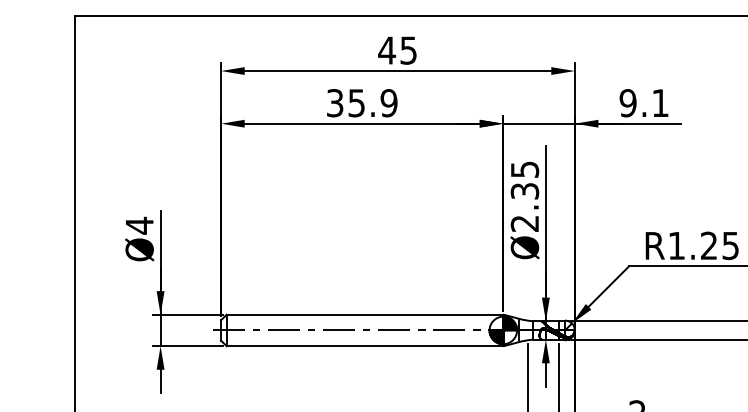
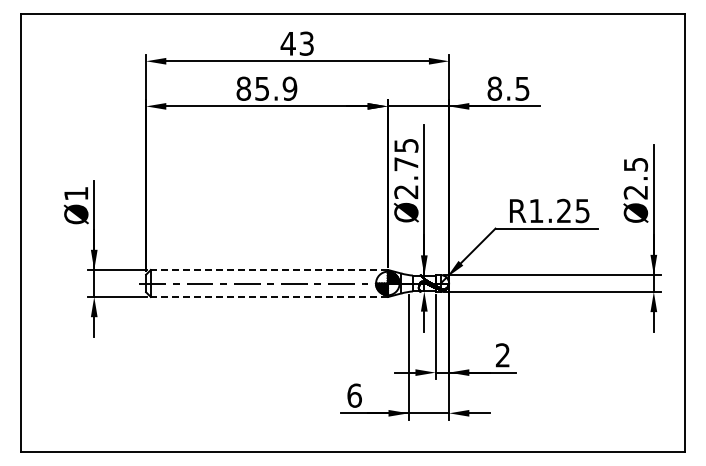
text: (408, 50) -> (306, 43), 45 -> 43
text: (334, 102) -> (243, 88), 35.9 -> 85.9
text: (644, 102) -> (508, 88), 9.1 -> 8.5
text: (525, 191) -> (406, 164), Ø2.35 -> Ø2.75
text: (139, 225) -> (76, 193), Ø4 -> Ø1
line: (365, 315) -> (269, 270), solid -> dashed
line: (365, 345) -> (269, 296), solid -> dashed

